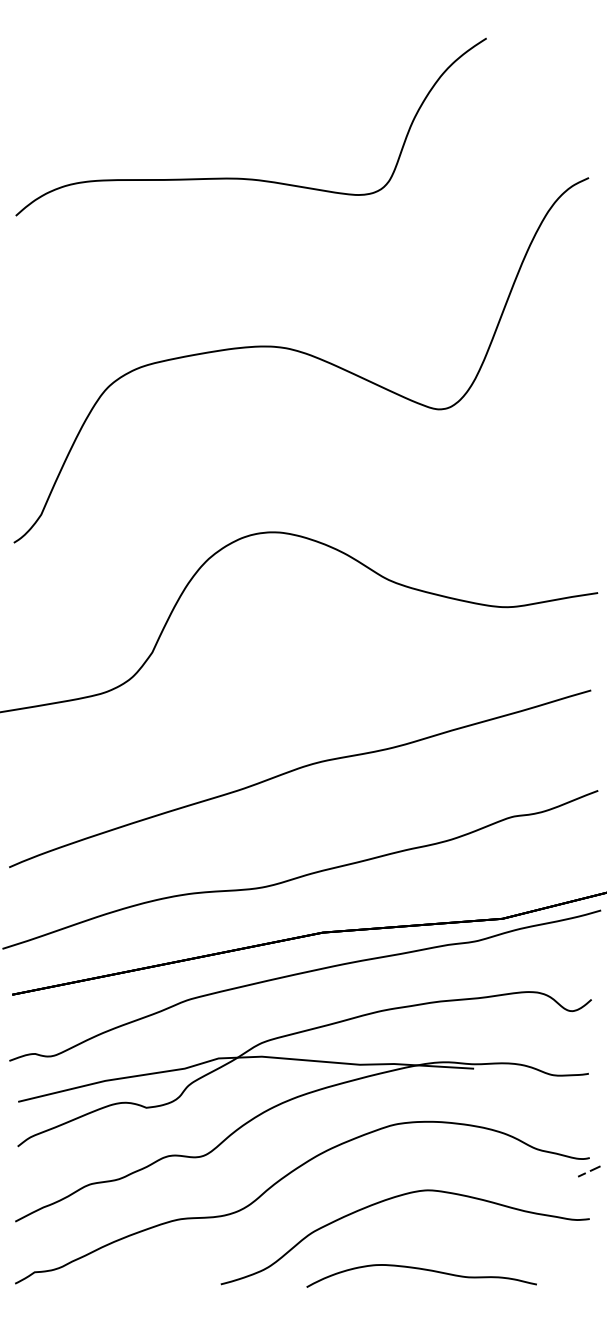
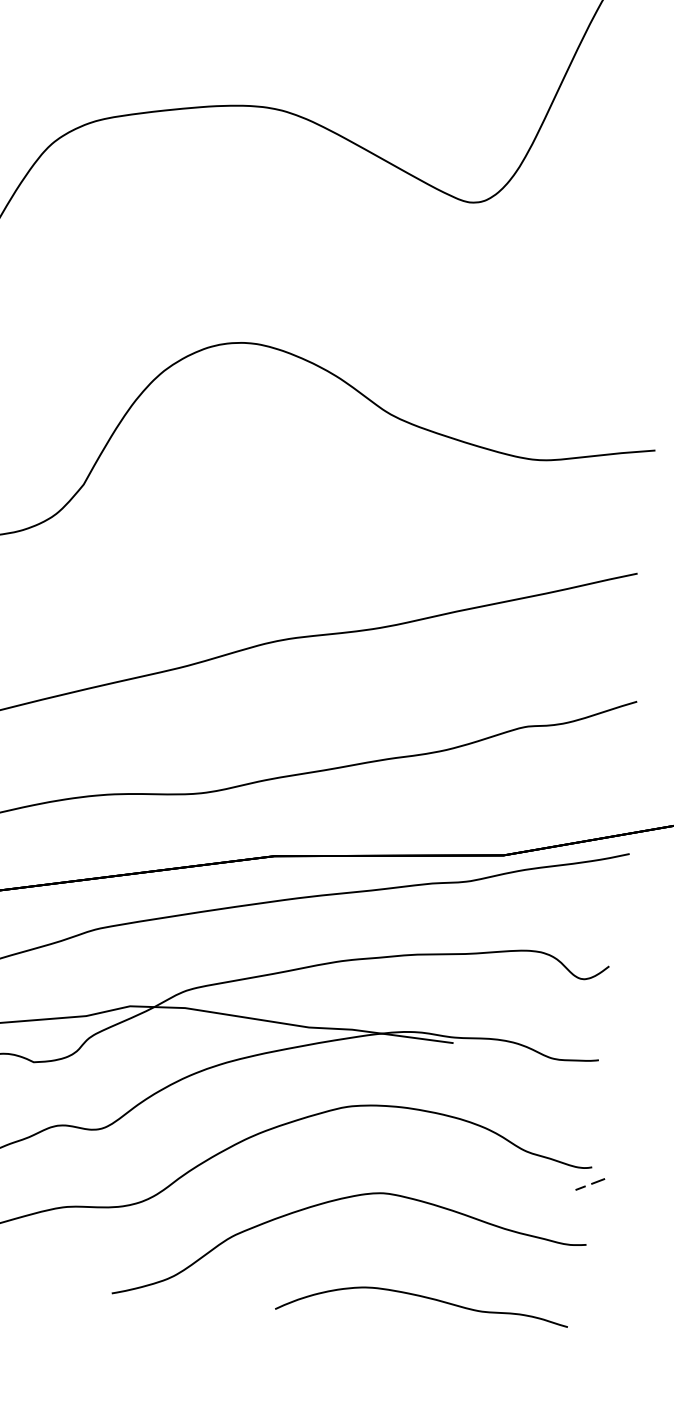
curve: (423, 1270) -> (425, 1298), moved

